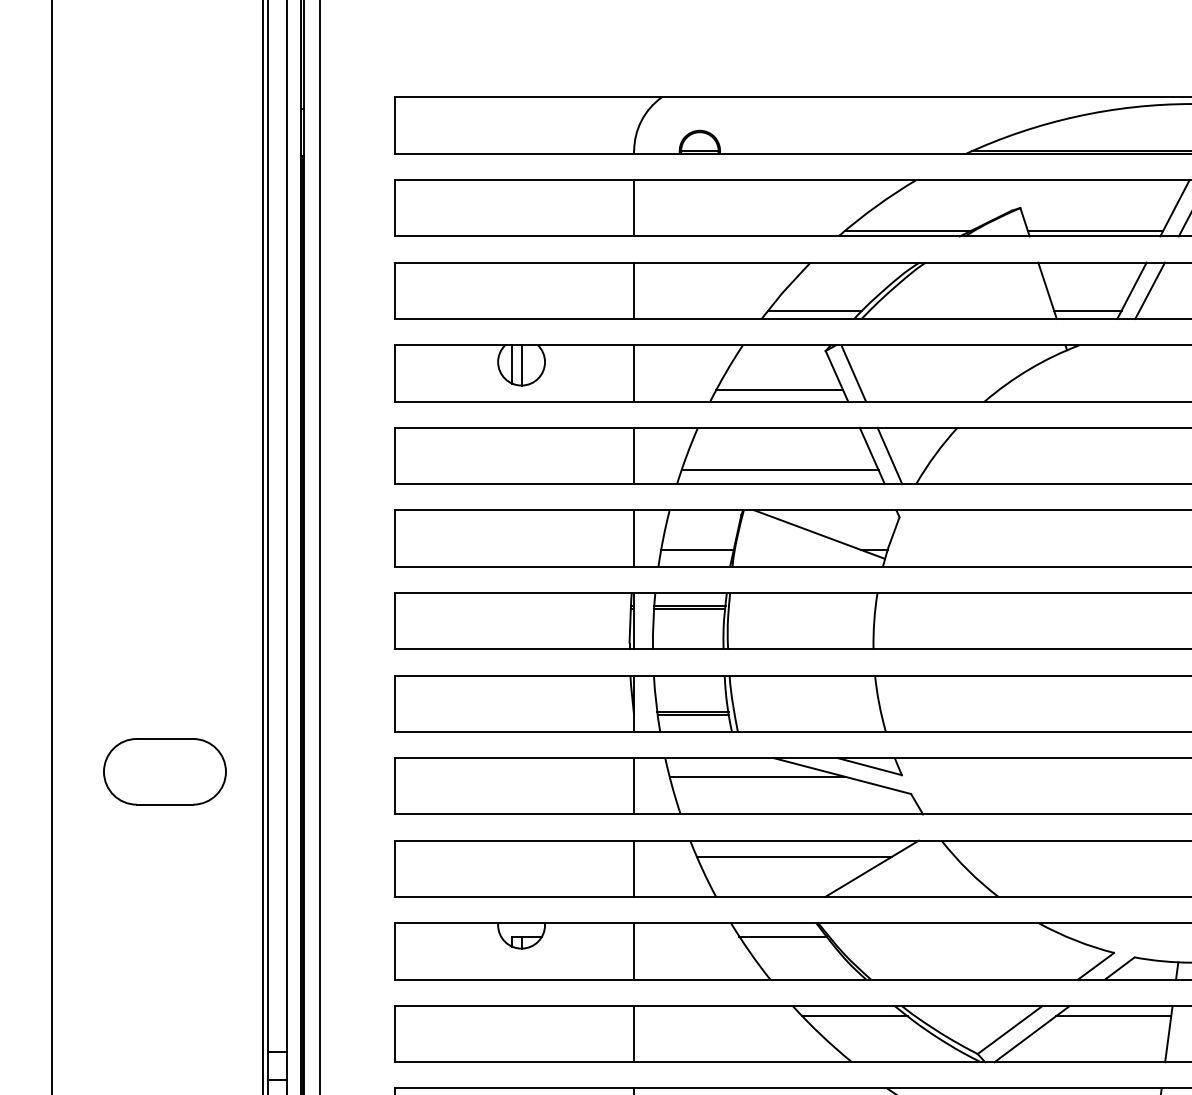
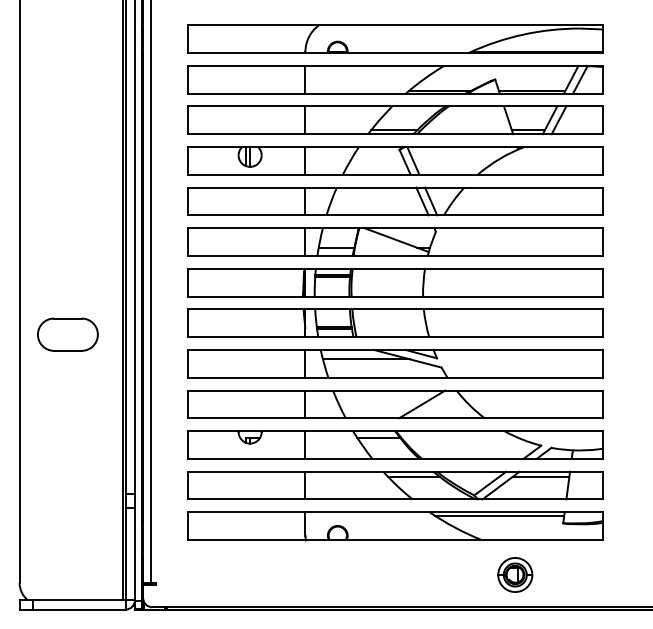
line: (778, 390) -> (376, 169), removed
line: (778, 470) -> (376, 208), removed
part: (164, 771) -> (67, 334), moved
line: (794, 856) -> (384, 398), removed

